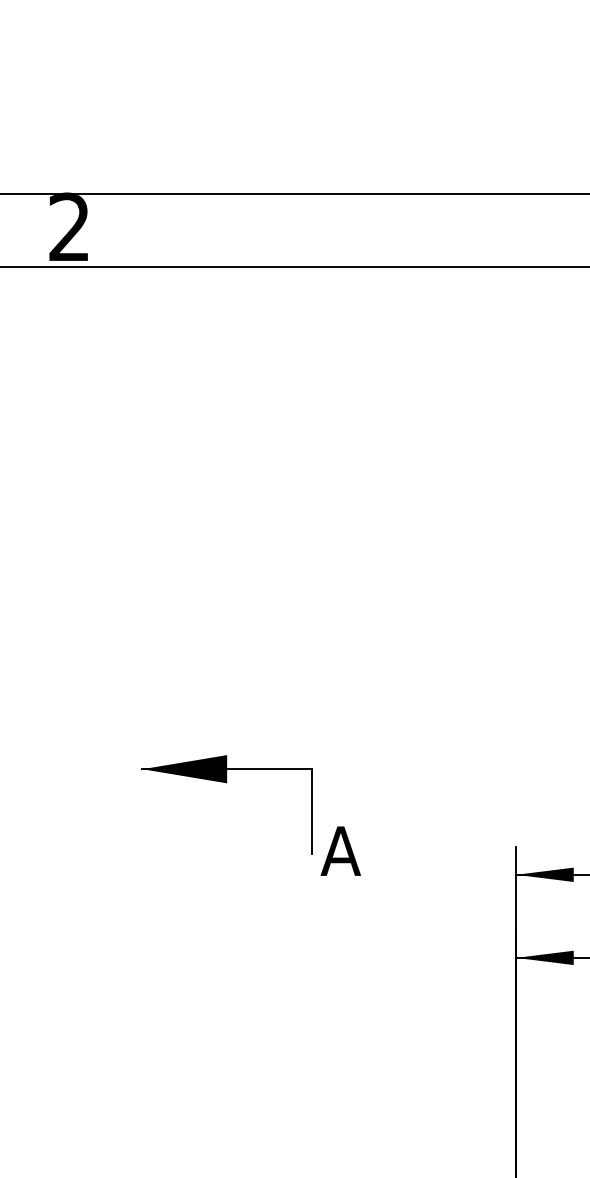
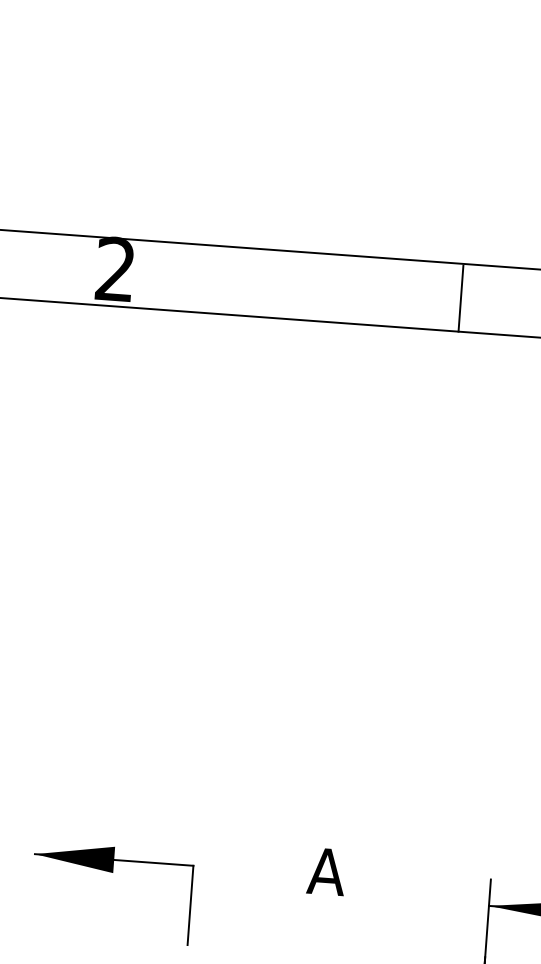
line: (438, 231) -> (460, 298), added
part: (226, 783) -> (112, 873), moved

